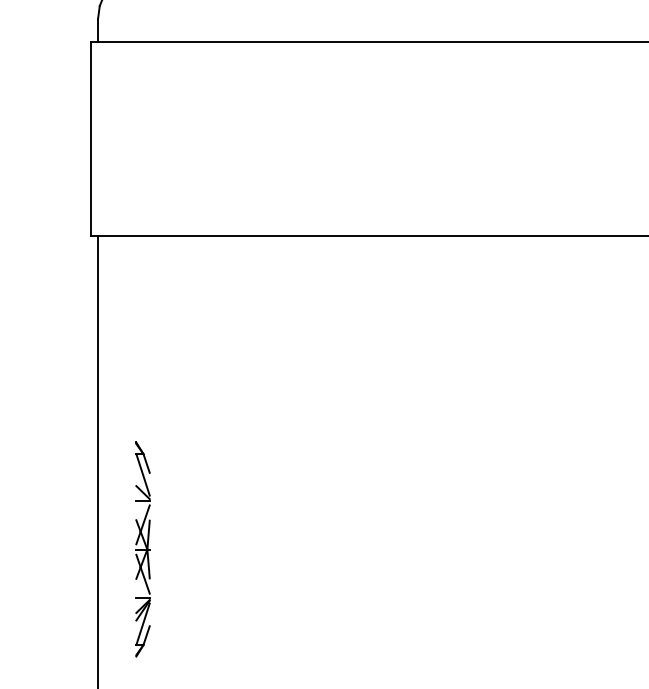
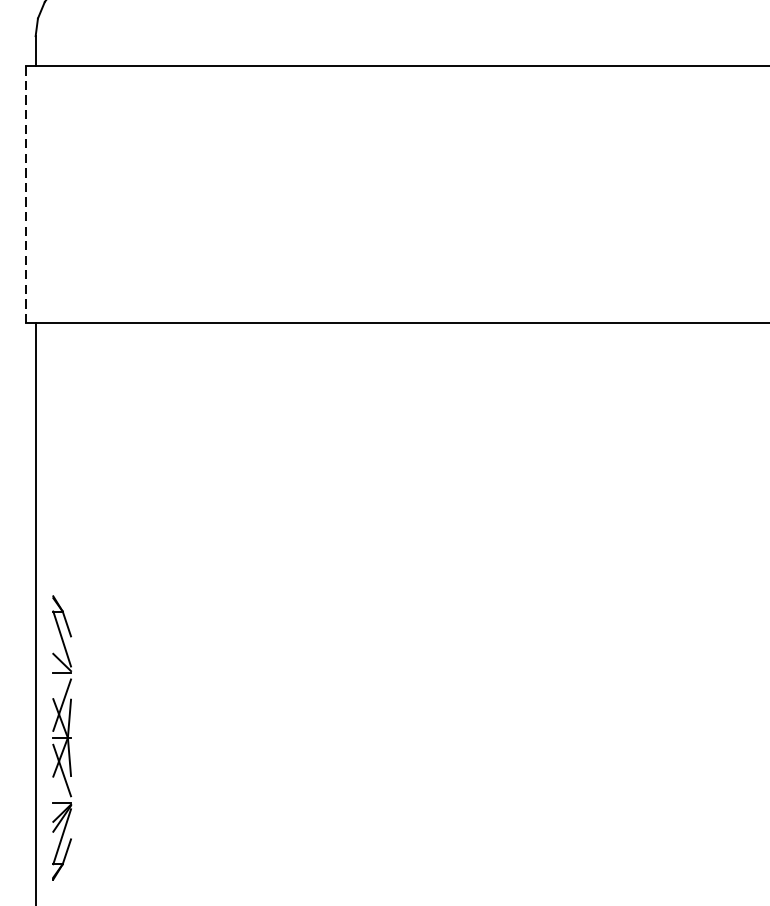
line: (90, 139) -> (25, 195), solid -> dashed
part: (142, 549) -> (61, 737), moved

